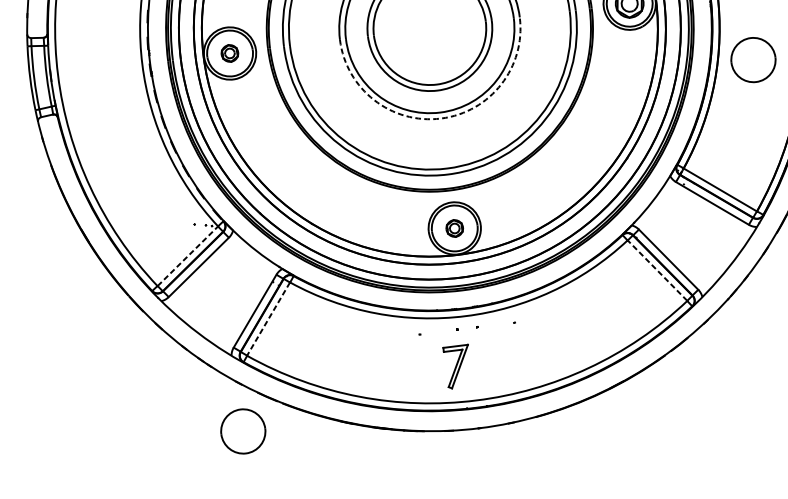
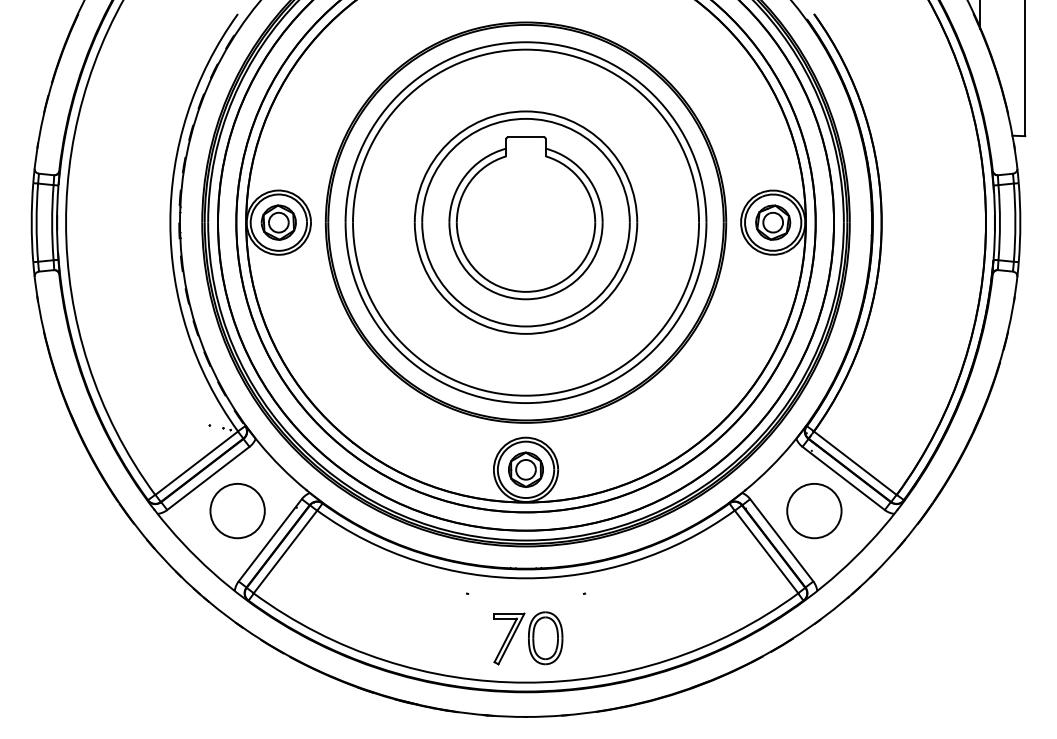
part: (229, 53) -> (278, 222), size x1.67
part: (753, 60) -> (814, 511), moved
arc: (441, 118) -> (526, 333), dashed -> solid
part: (454, 228) -> (525, 469), size x1.67
line: (188, 255) -> (197, 462), dashed -> solid
line: (657, 270) -> (766, 551), dashed -> solid
line: (268, 319) -> (285, 552), dashed -> solid
part: (487, 362) -> (545, 638), added
part: (243, 431) -> (237, 511), moved

